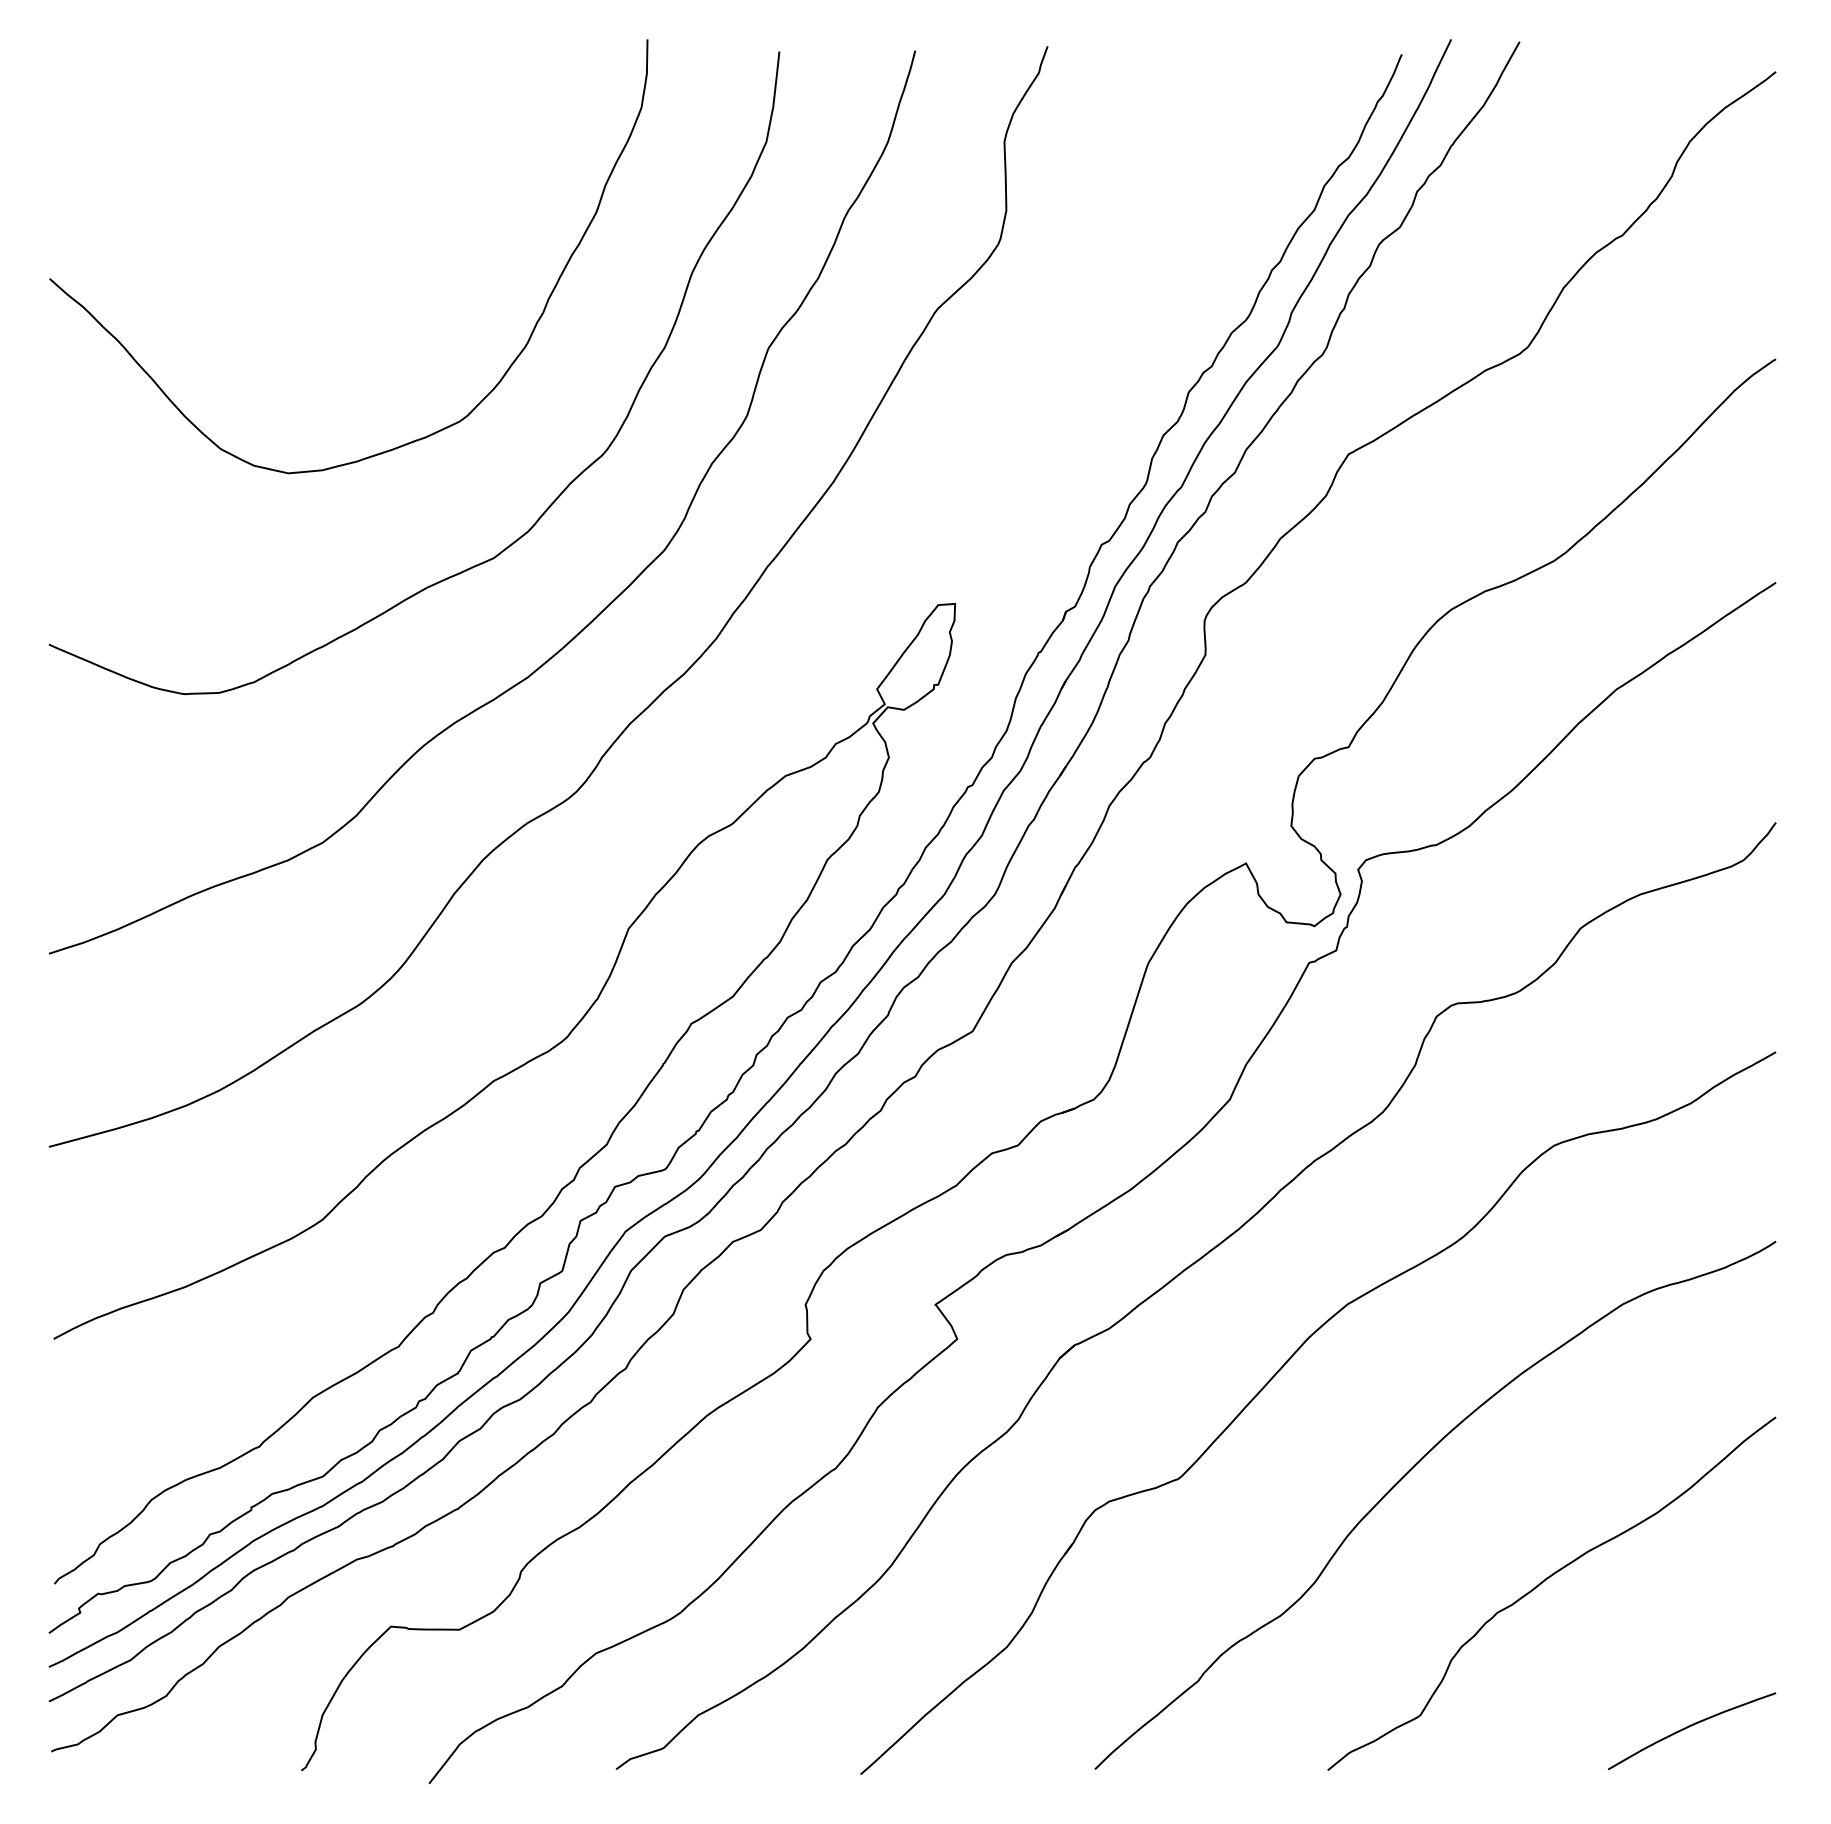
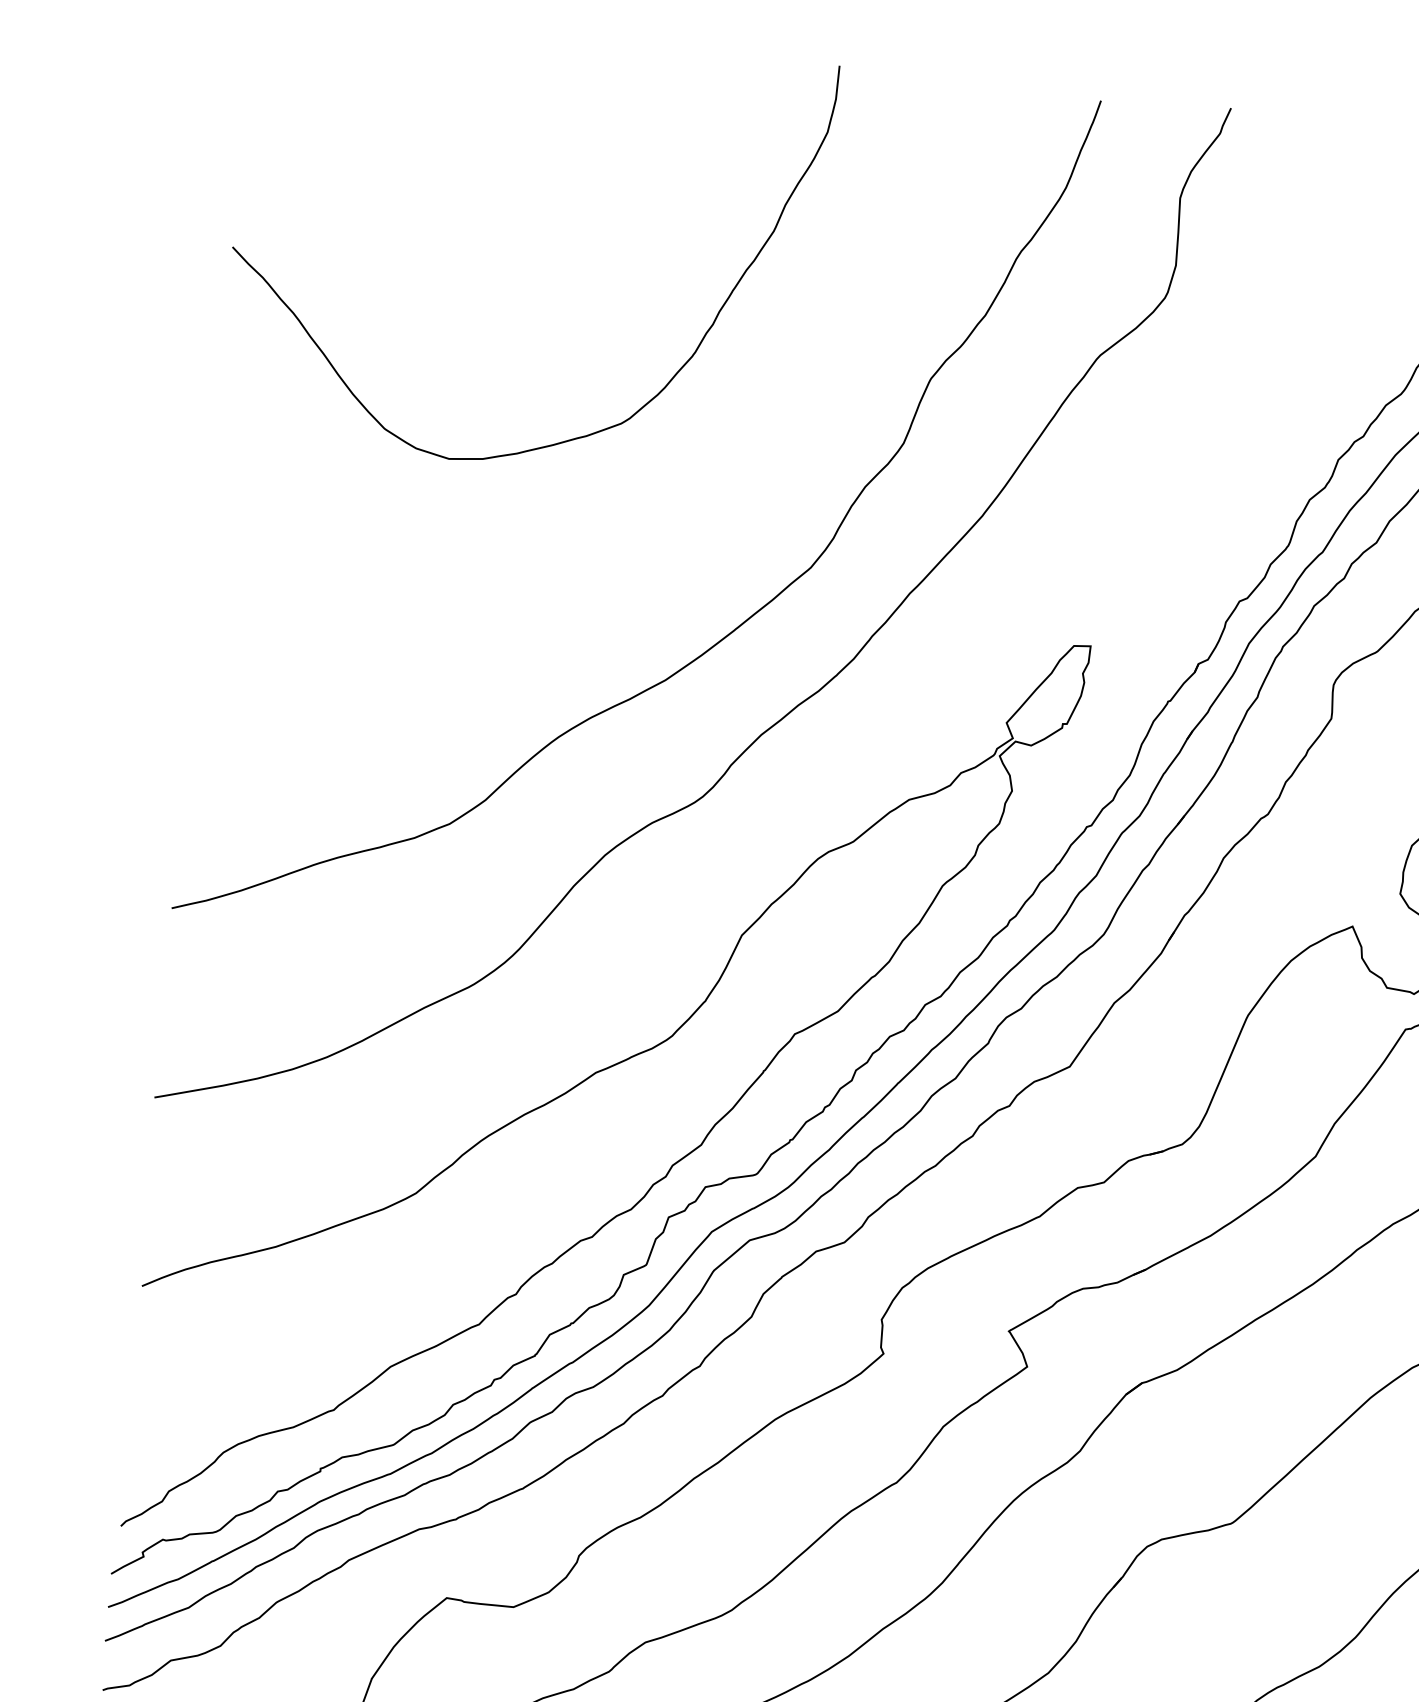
curve: (553, 500) -> (706, 509), removed

